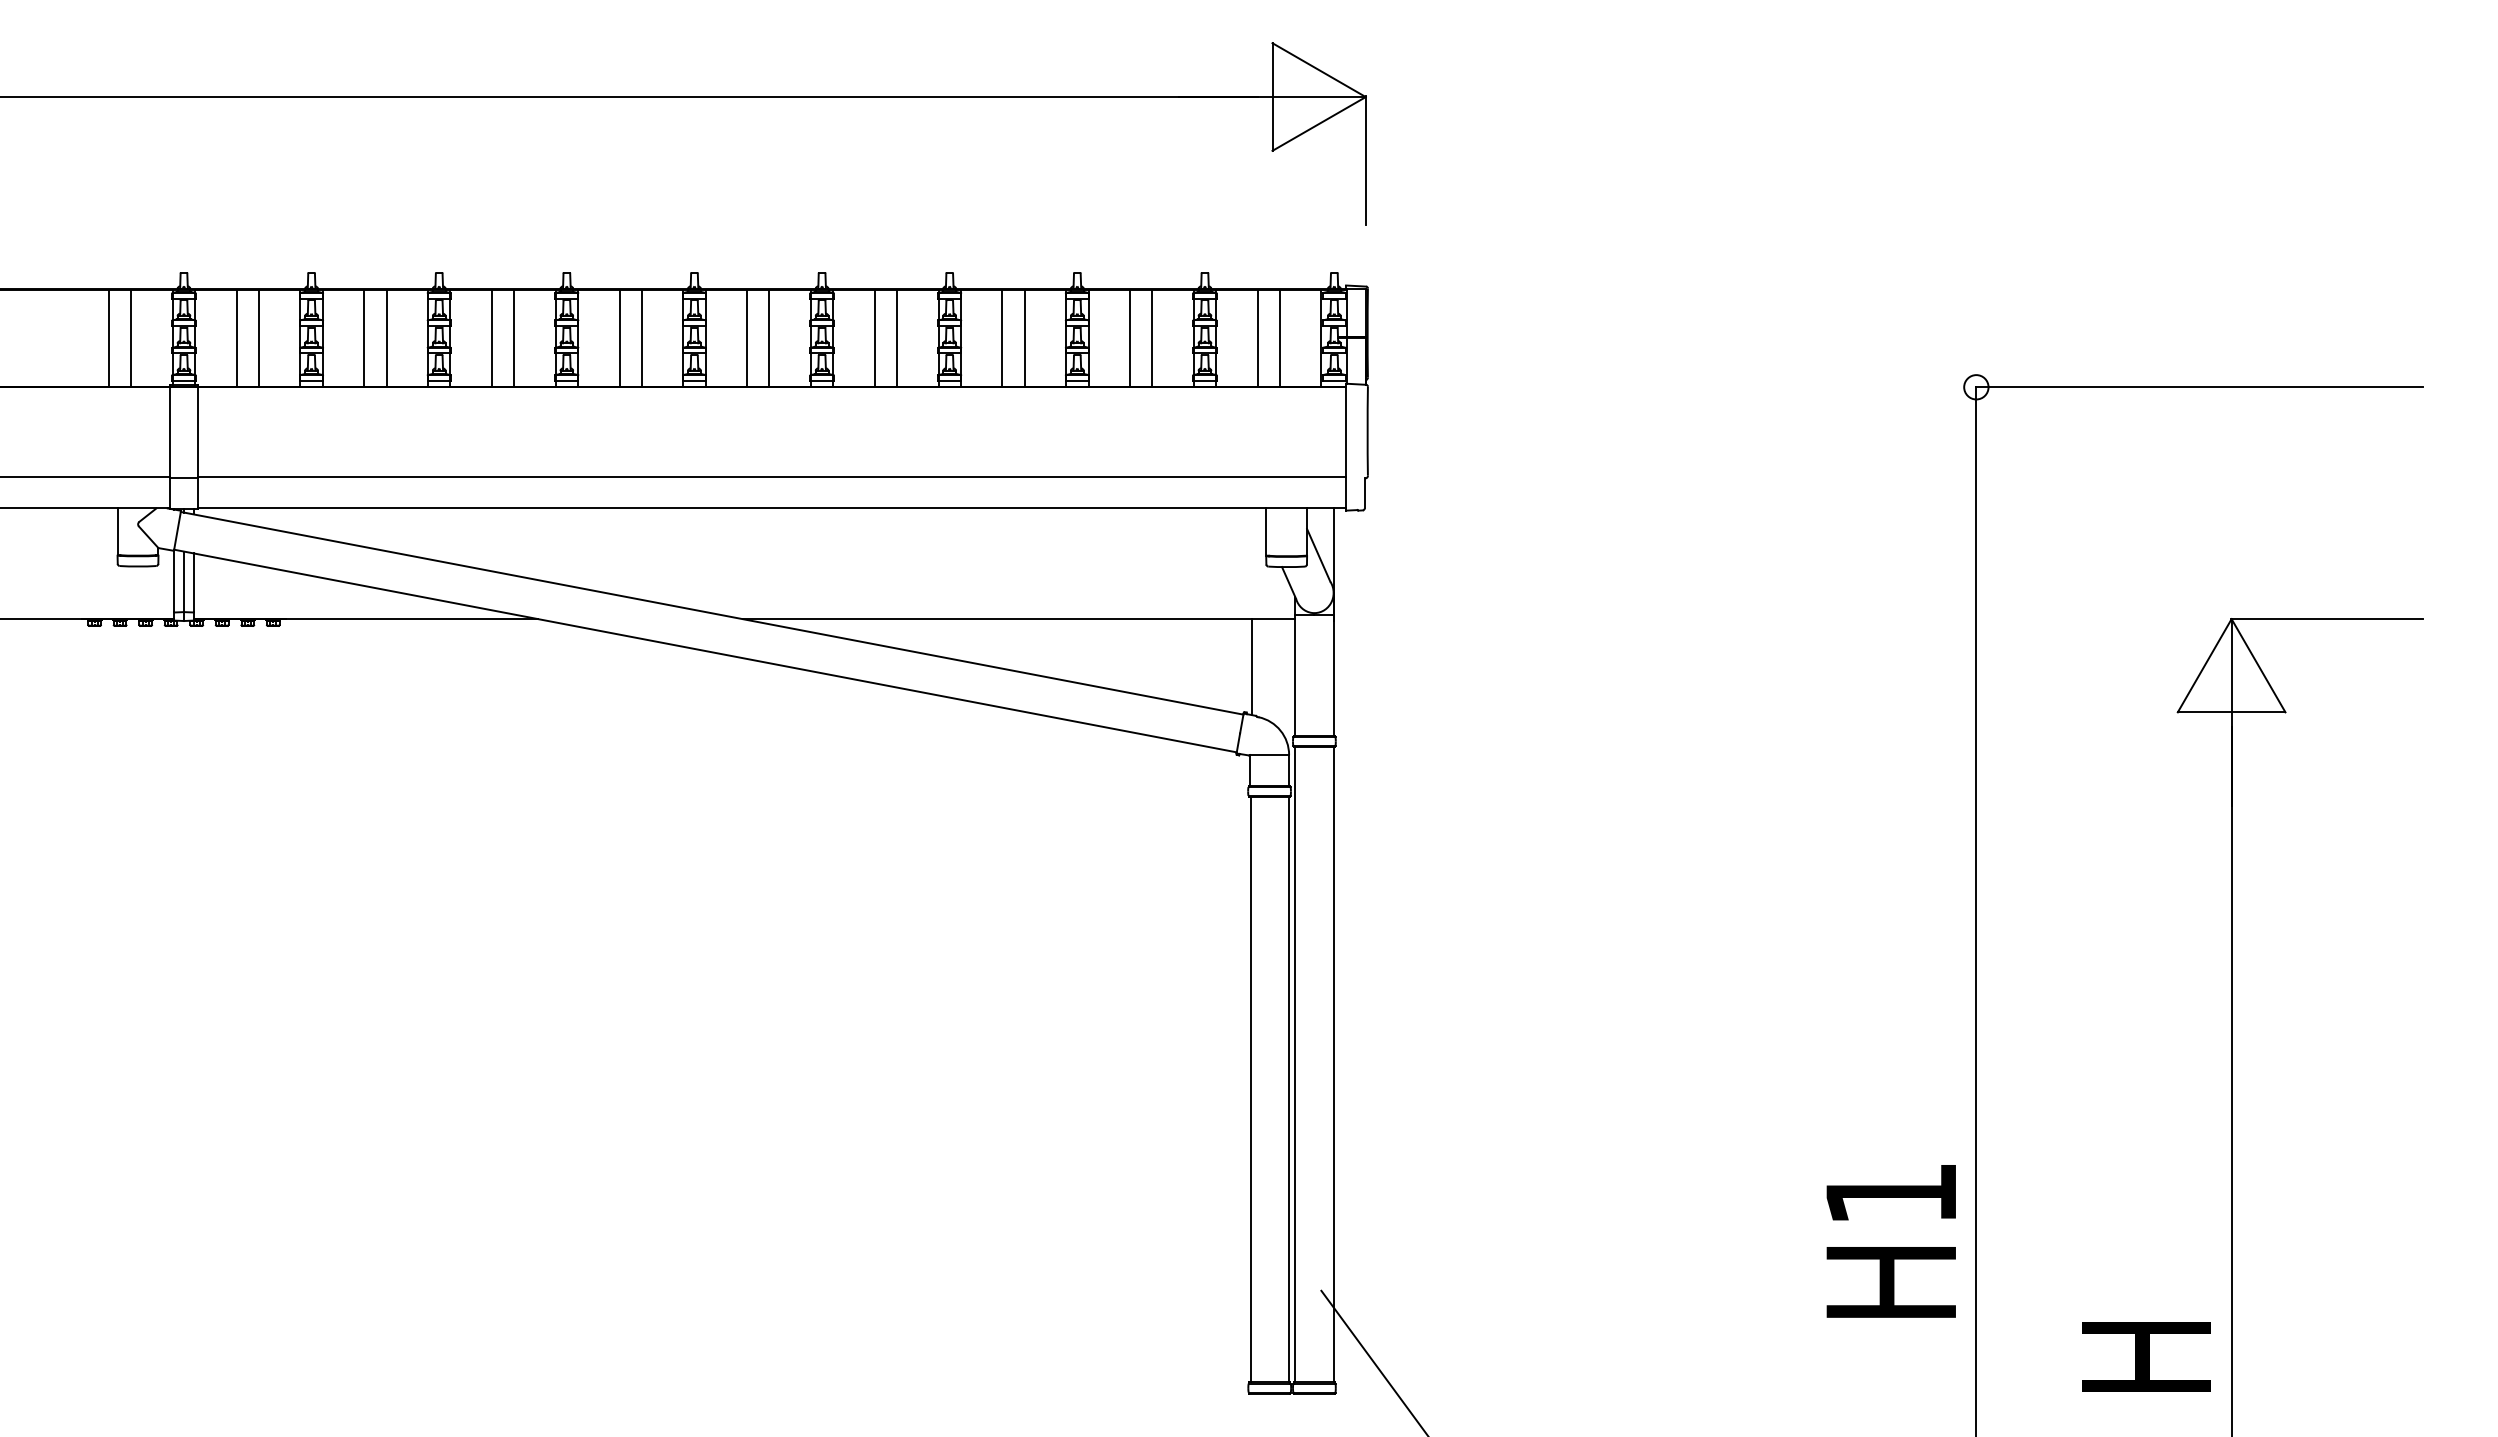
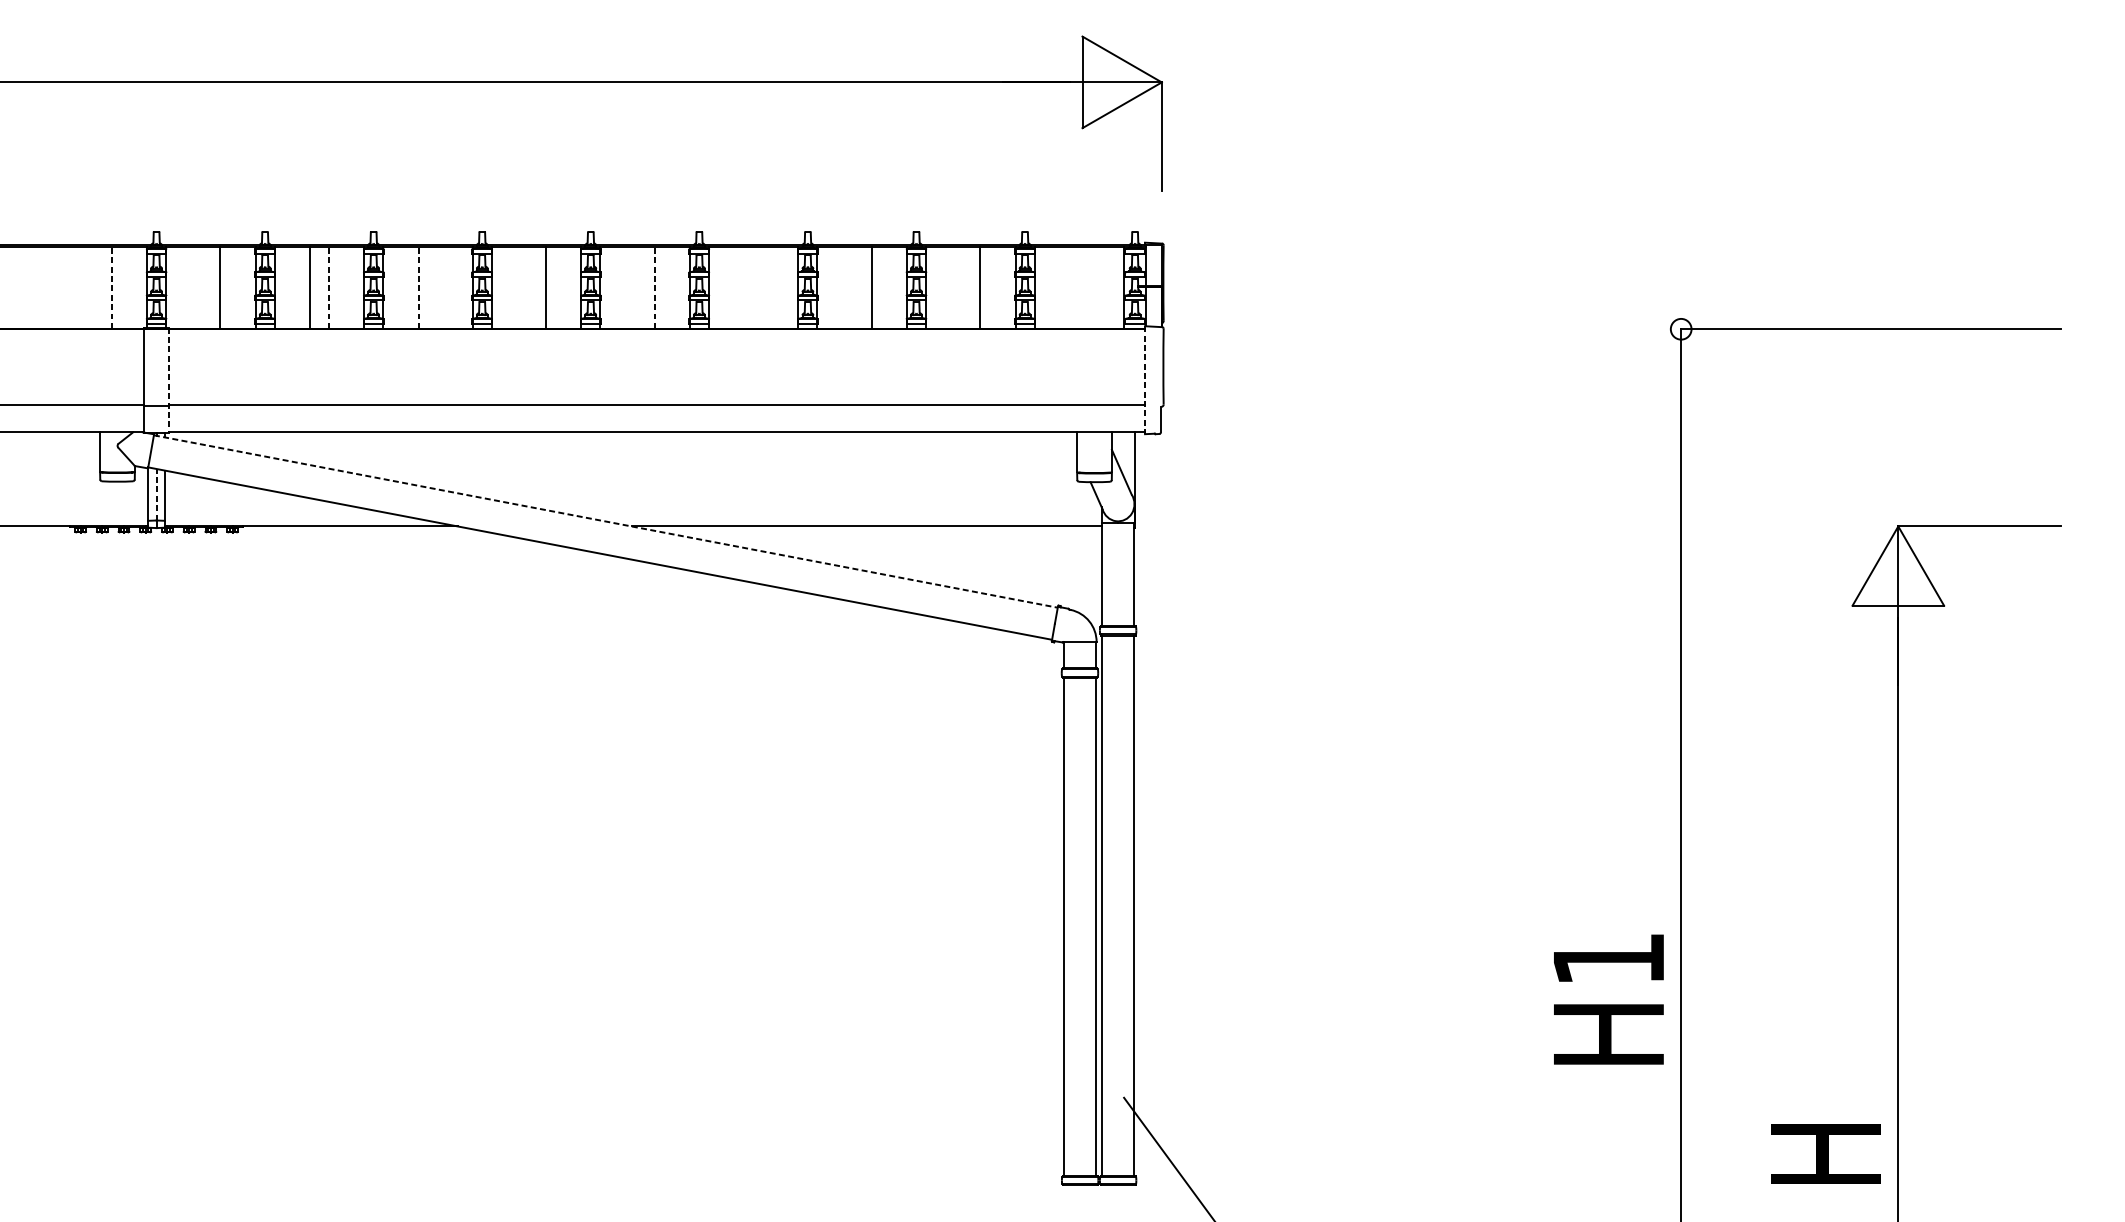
line: (131, 337) -> (111, 286), solid -> dashed
line: (386, 337) -> (328, 286), solid -> dashed
line: (491, 337) -> (418, 286), solid -> dashed
line: (769, 337) -> (654, 286), solid -> dashed
line: (109, 338) -> (93, 287), removed
line: (236, 338) -> (201, 287), removed
line: (514, 338) -> (437, 287), removed
line: (619, 338) -> (527, 287), removed
line: (747, 338) -> (635, 287), removed
line: (874, 338) -> (743, 287), removed
line: (897, 338) -> (763, 287), removed
line: (1002, 338) -> (852, 287), removed
line: (1130, 338) -> (961, 287), removed
line: (1257, 338) -> (1069, 287), removed
line: (1279, 338) -> (1088, 287), removed
line: (198, 447) -> (168, 380), solid -> dashed
line: (1346, 447) -> (1145, 380), solid -> dashed
line: (184, 581) -> (157, 494), solid -> dashed
line: (712, 613) -> (606, 521), solid -> dashed
line: (1252, 667) -> (1065, 567), removed
text: (1890, 1241) -> (1608, 999), moved

